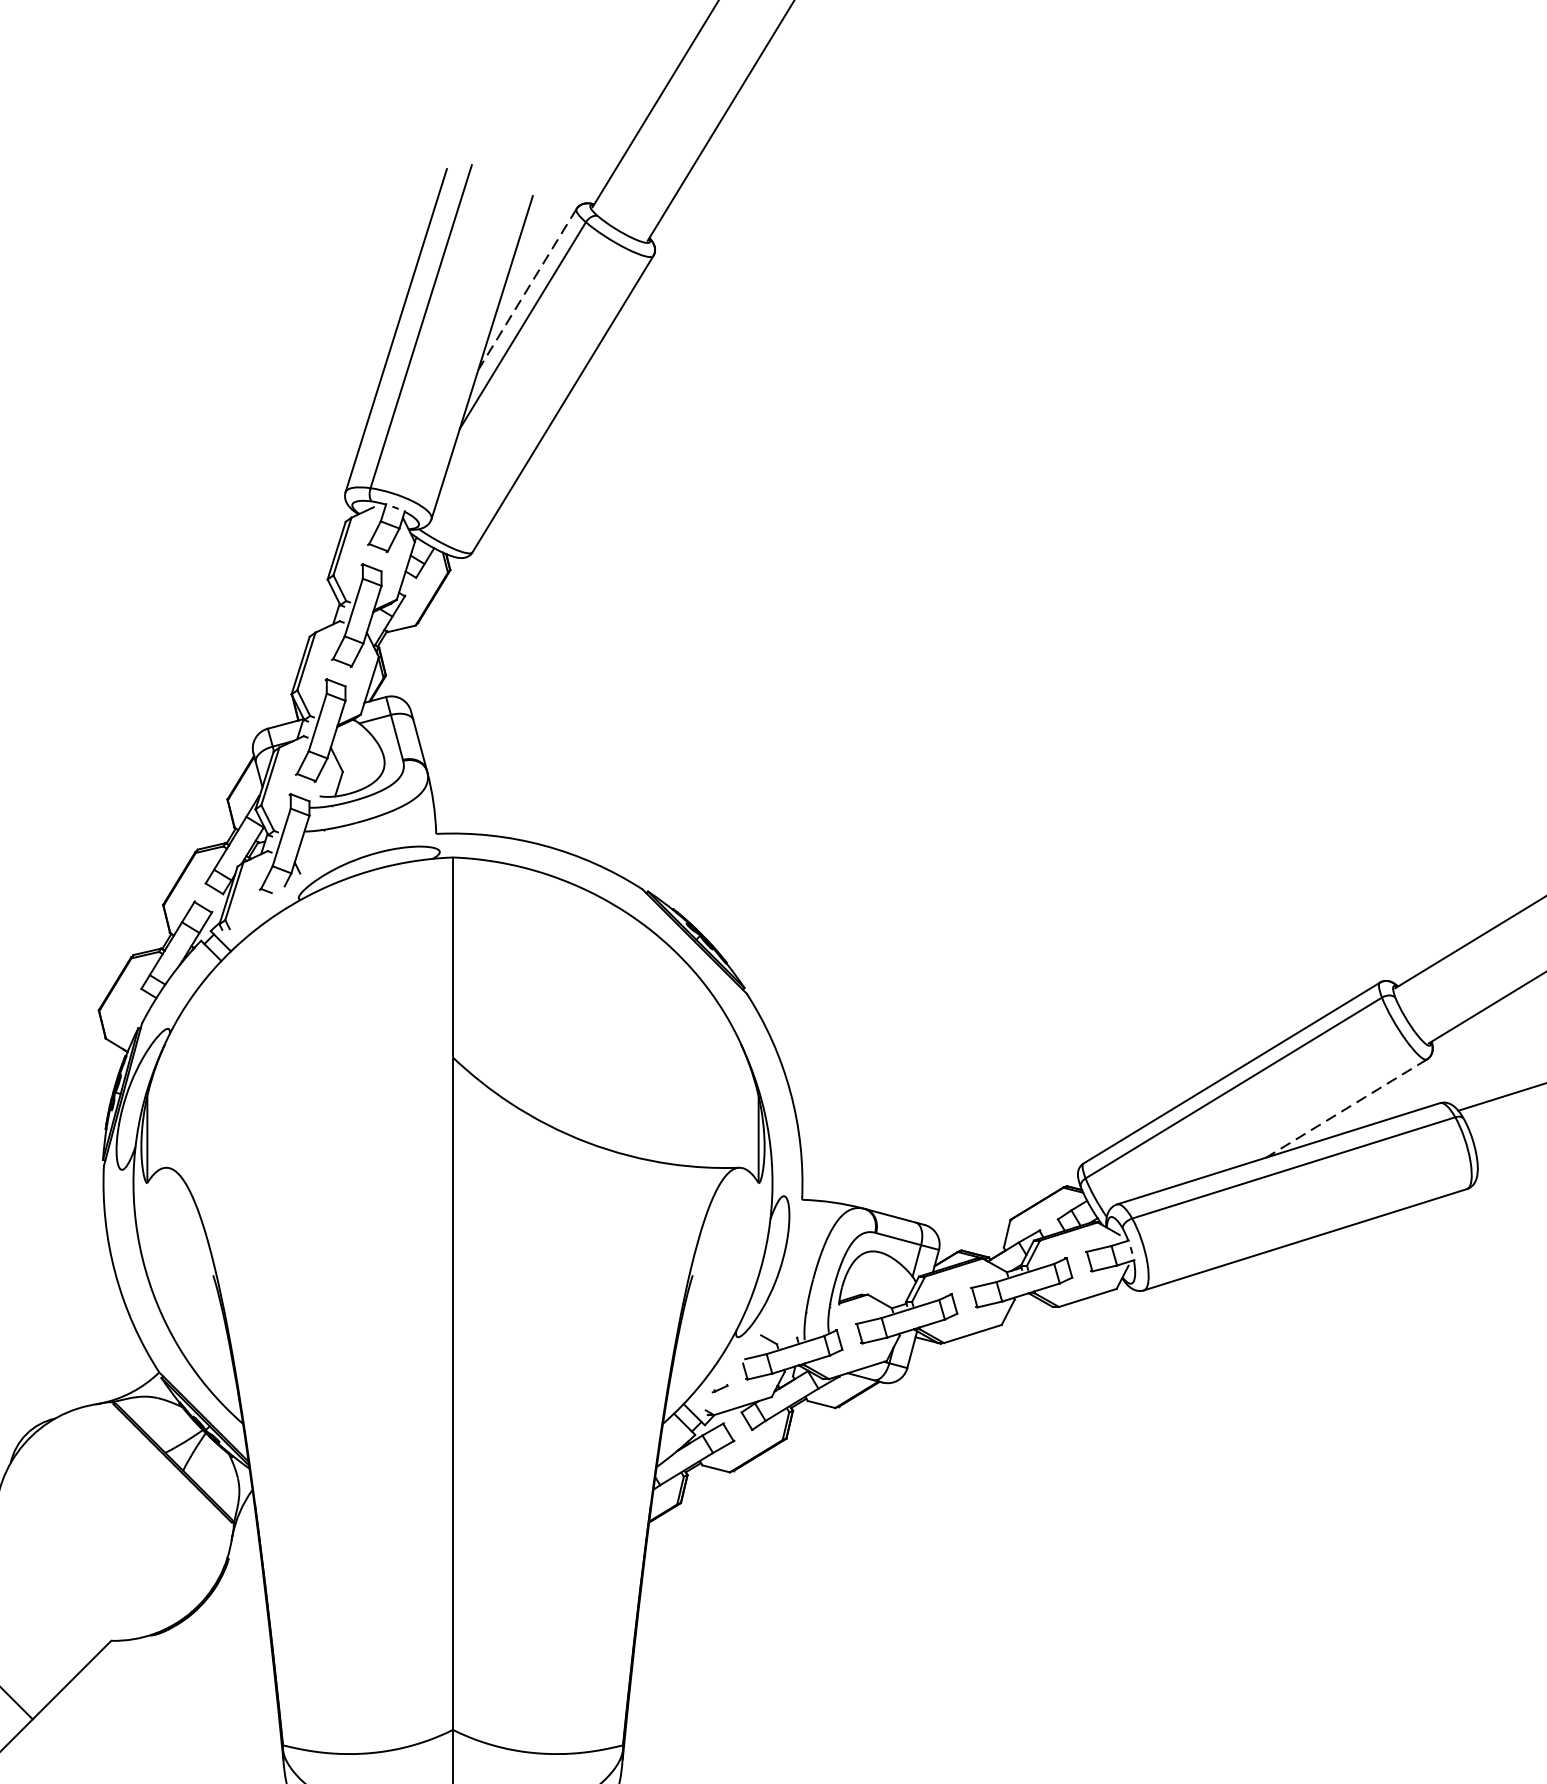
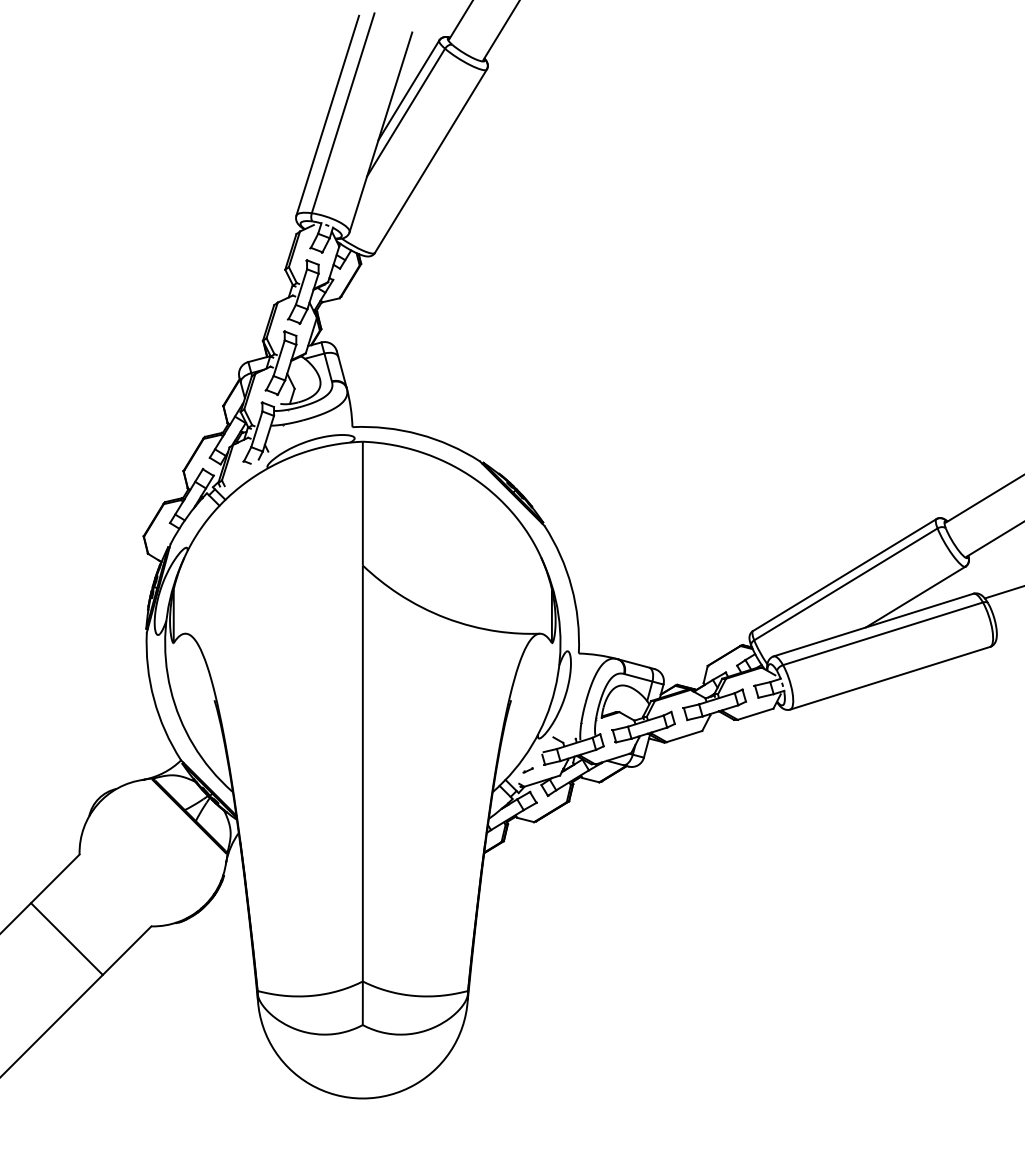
line: (526, 289) -> (408, 90), dashed -> solid
line: (1346, 1109) -> (915, 597), dashed -> solid

